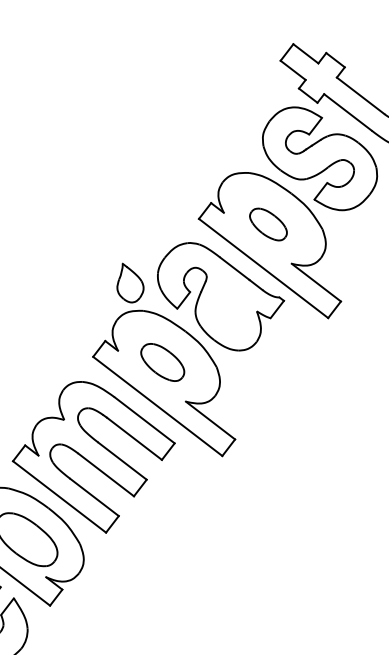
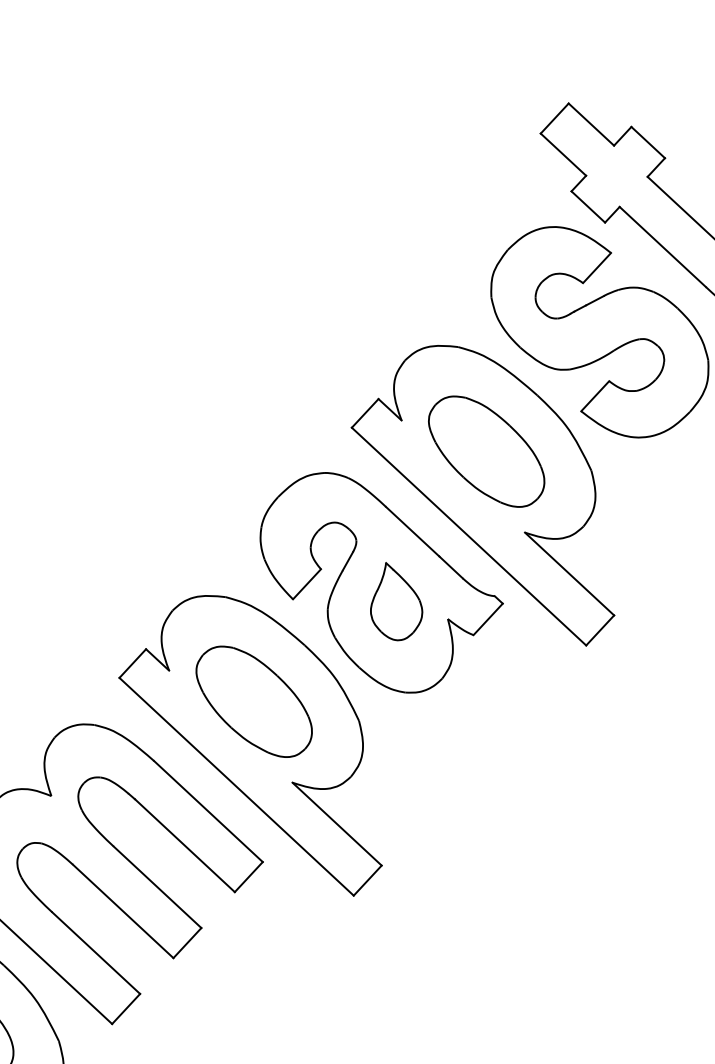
part: (268, 224) -> (486, 451), size x1.67
part: (130, 282) -> (397, 600), moved
part: (162, 362) -> (253, 701), size x1.43

